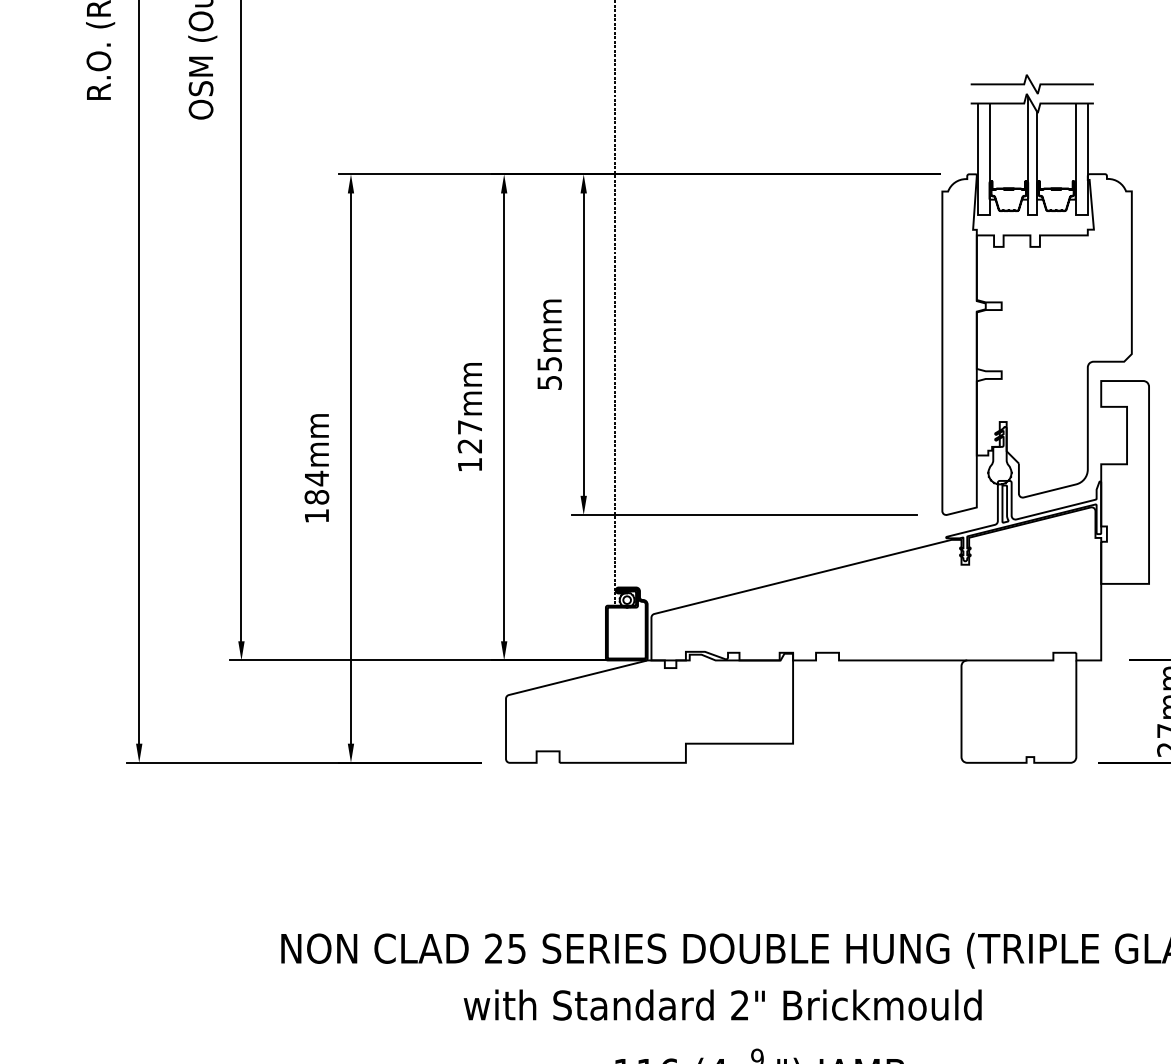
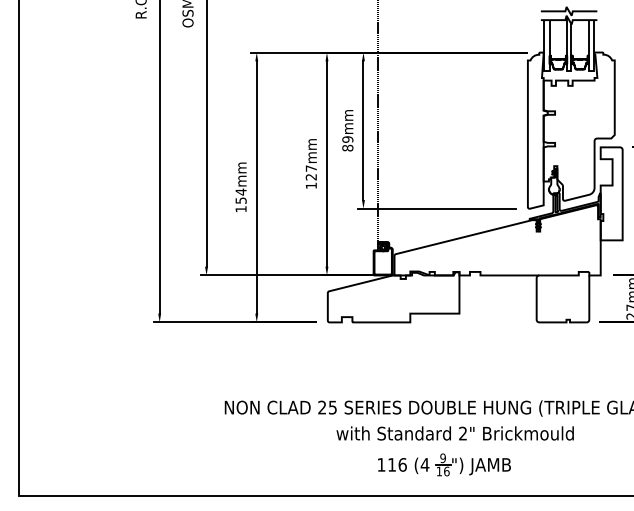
text: (548, 372) -> (347, 143), 55mm -> 89mm
text: (315, 496) -> (240, 200), 184mm -> 154mm
text: (721, 1005) -> (454, 433), moved

